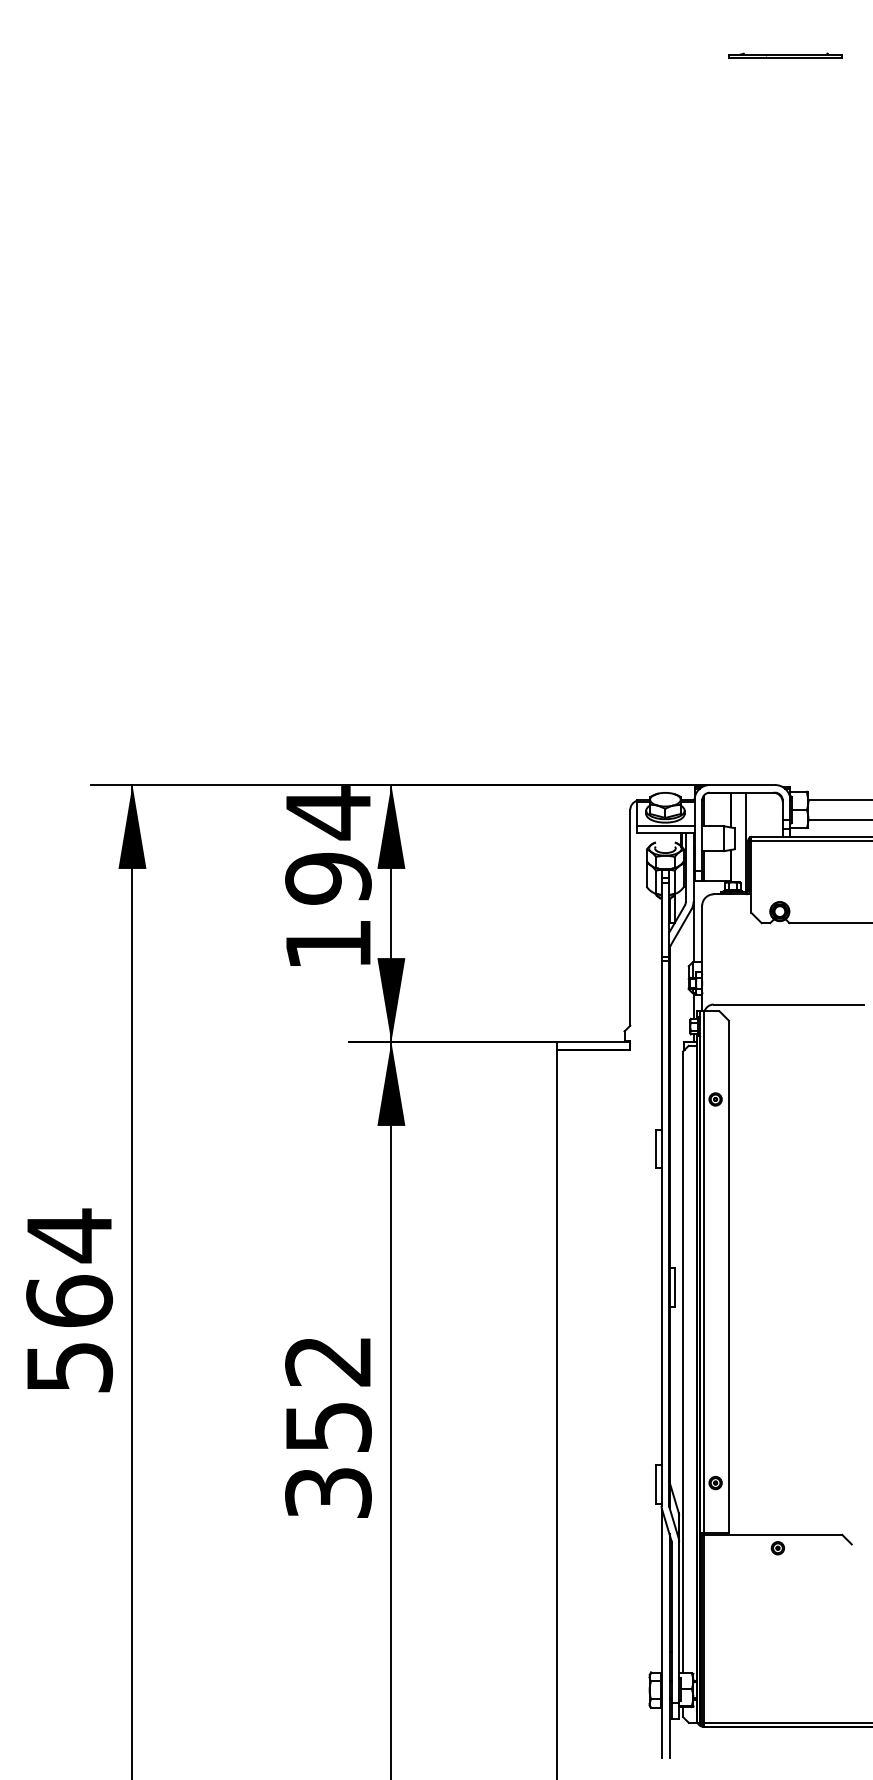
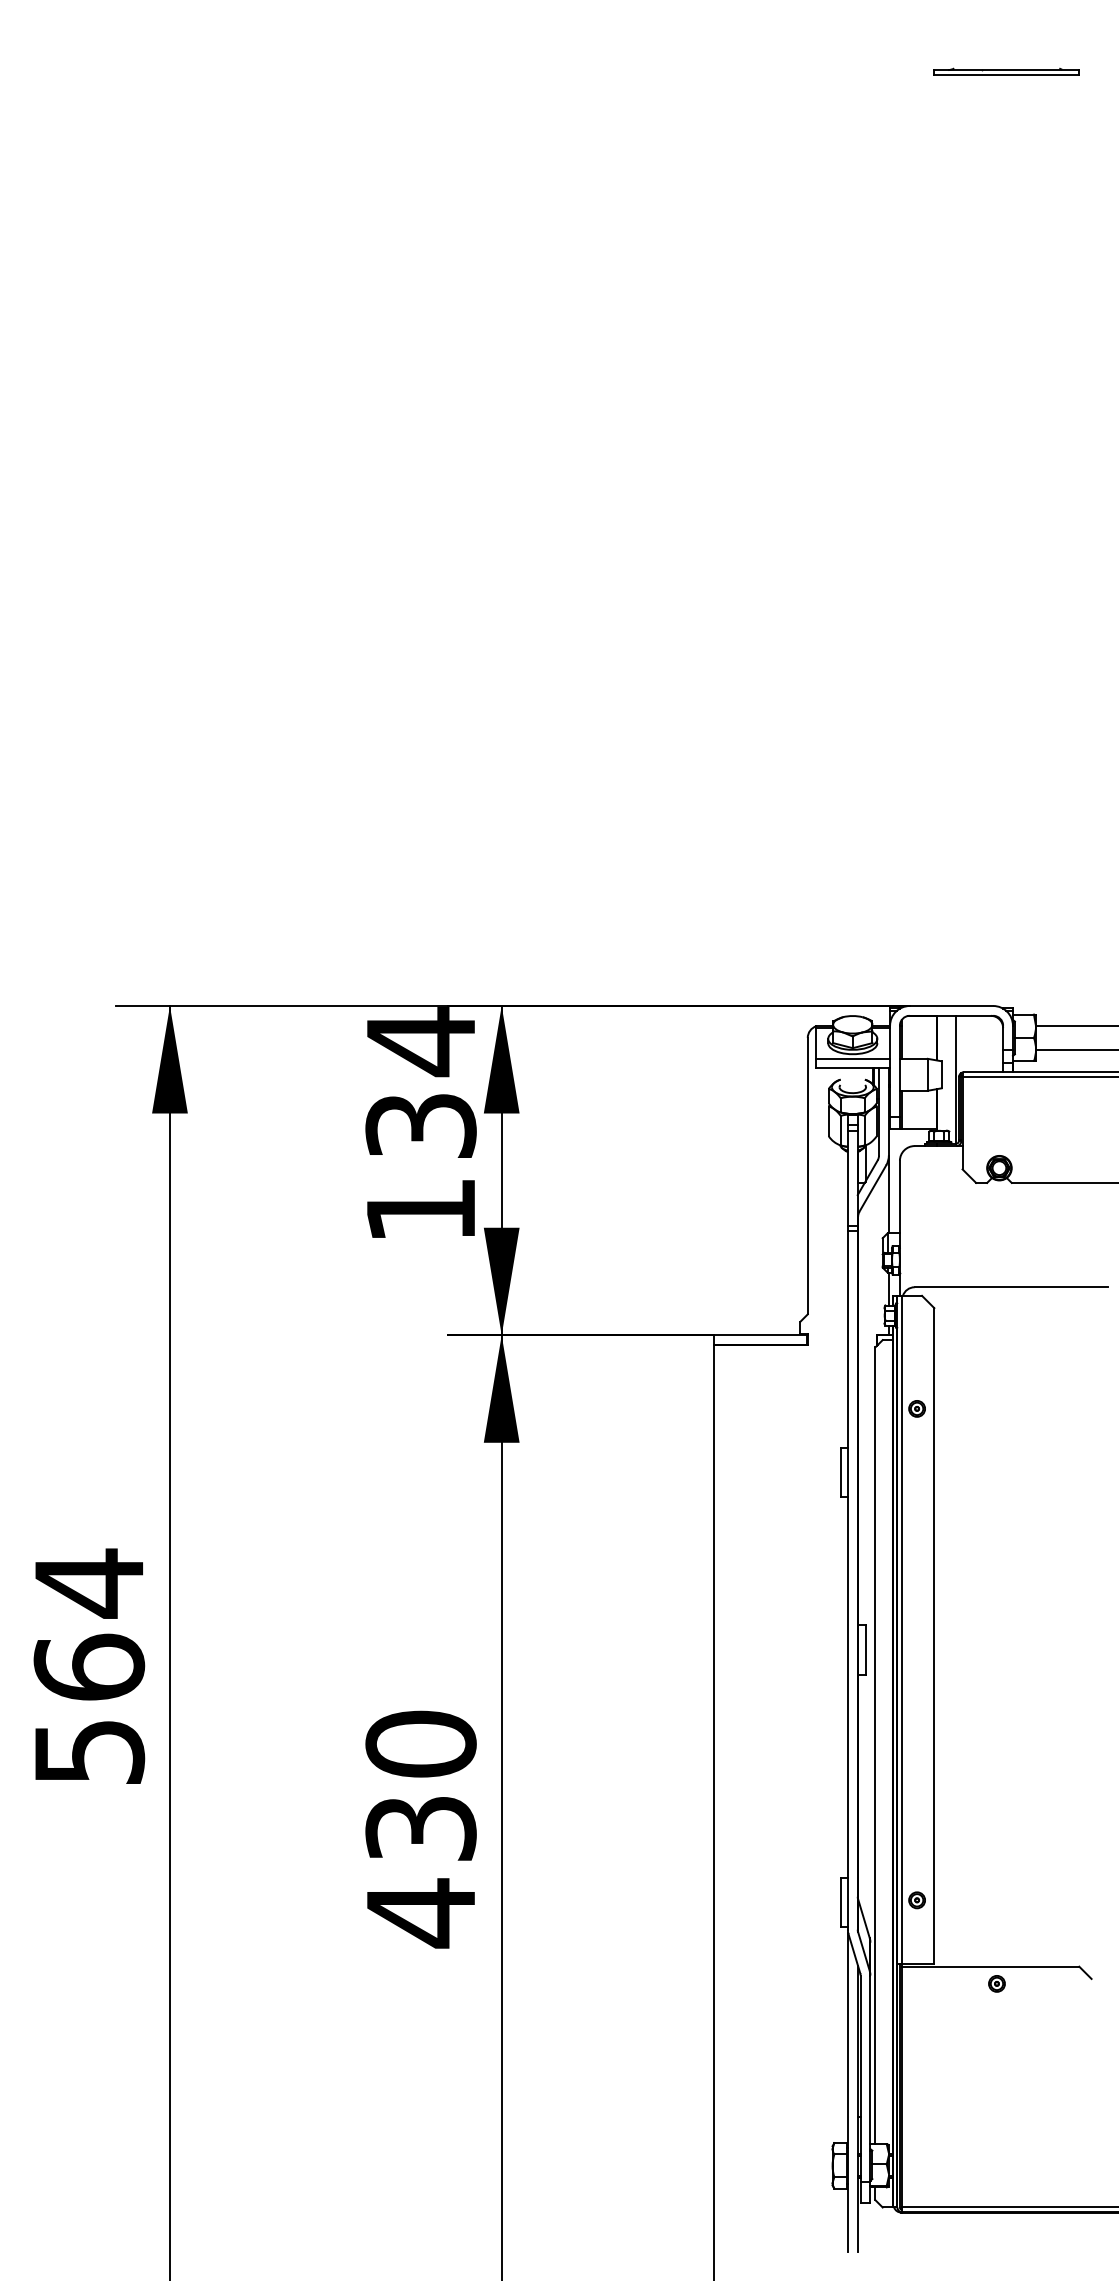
text: (328, 879) -> (420, 1126), 194 -> 134
text: (328, 1427) -> (420, 1829), 352 -> 430

